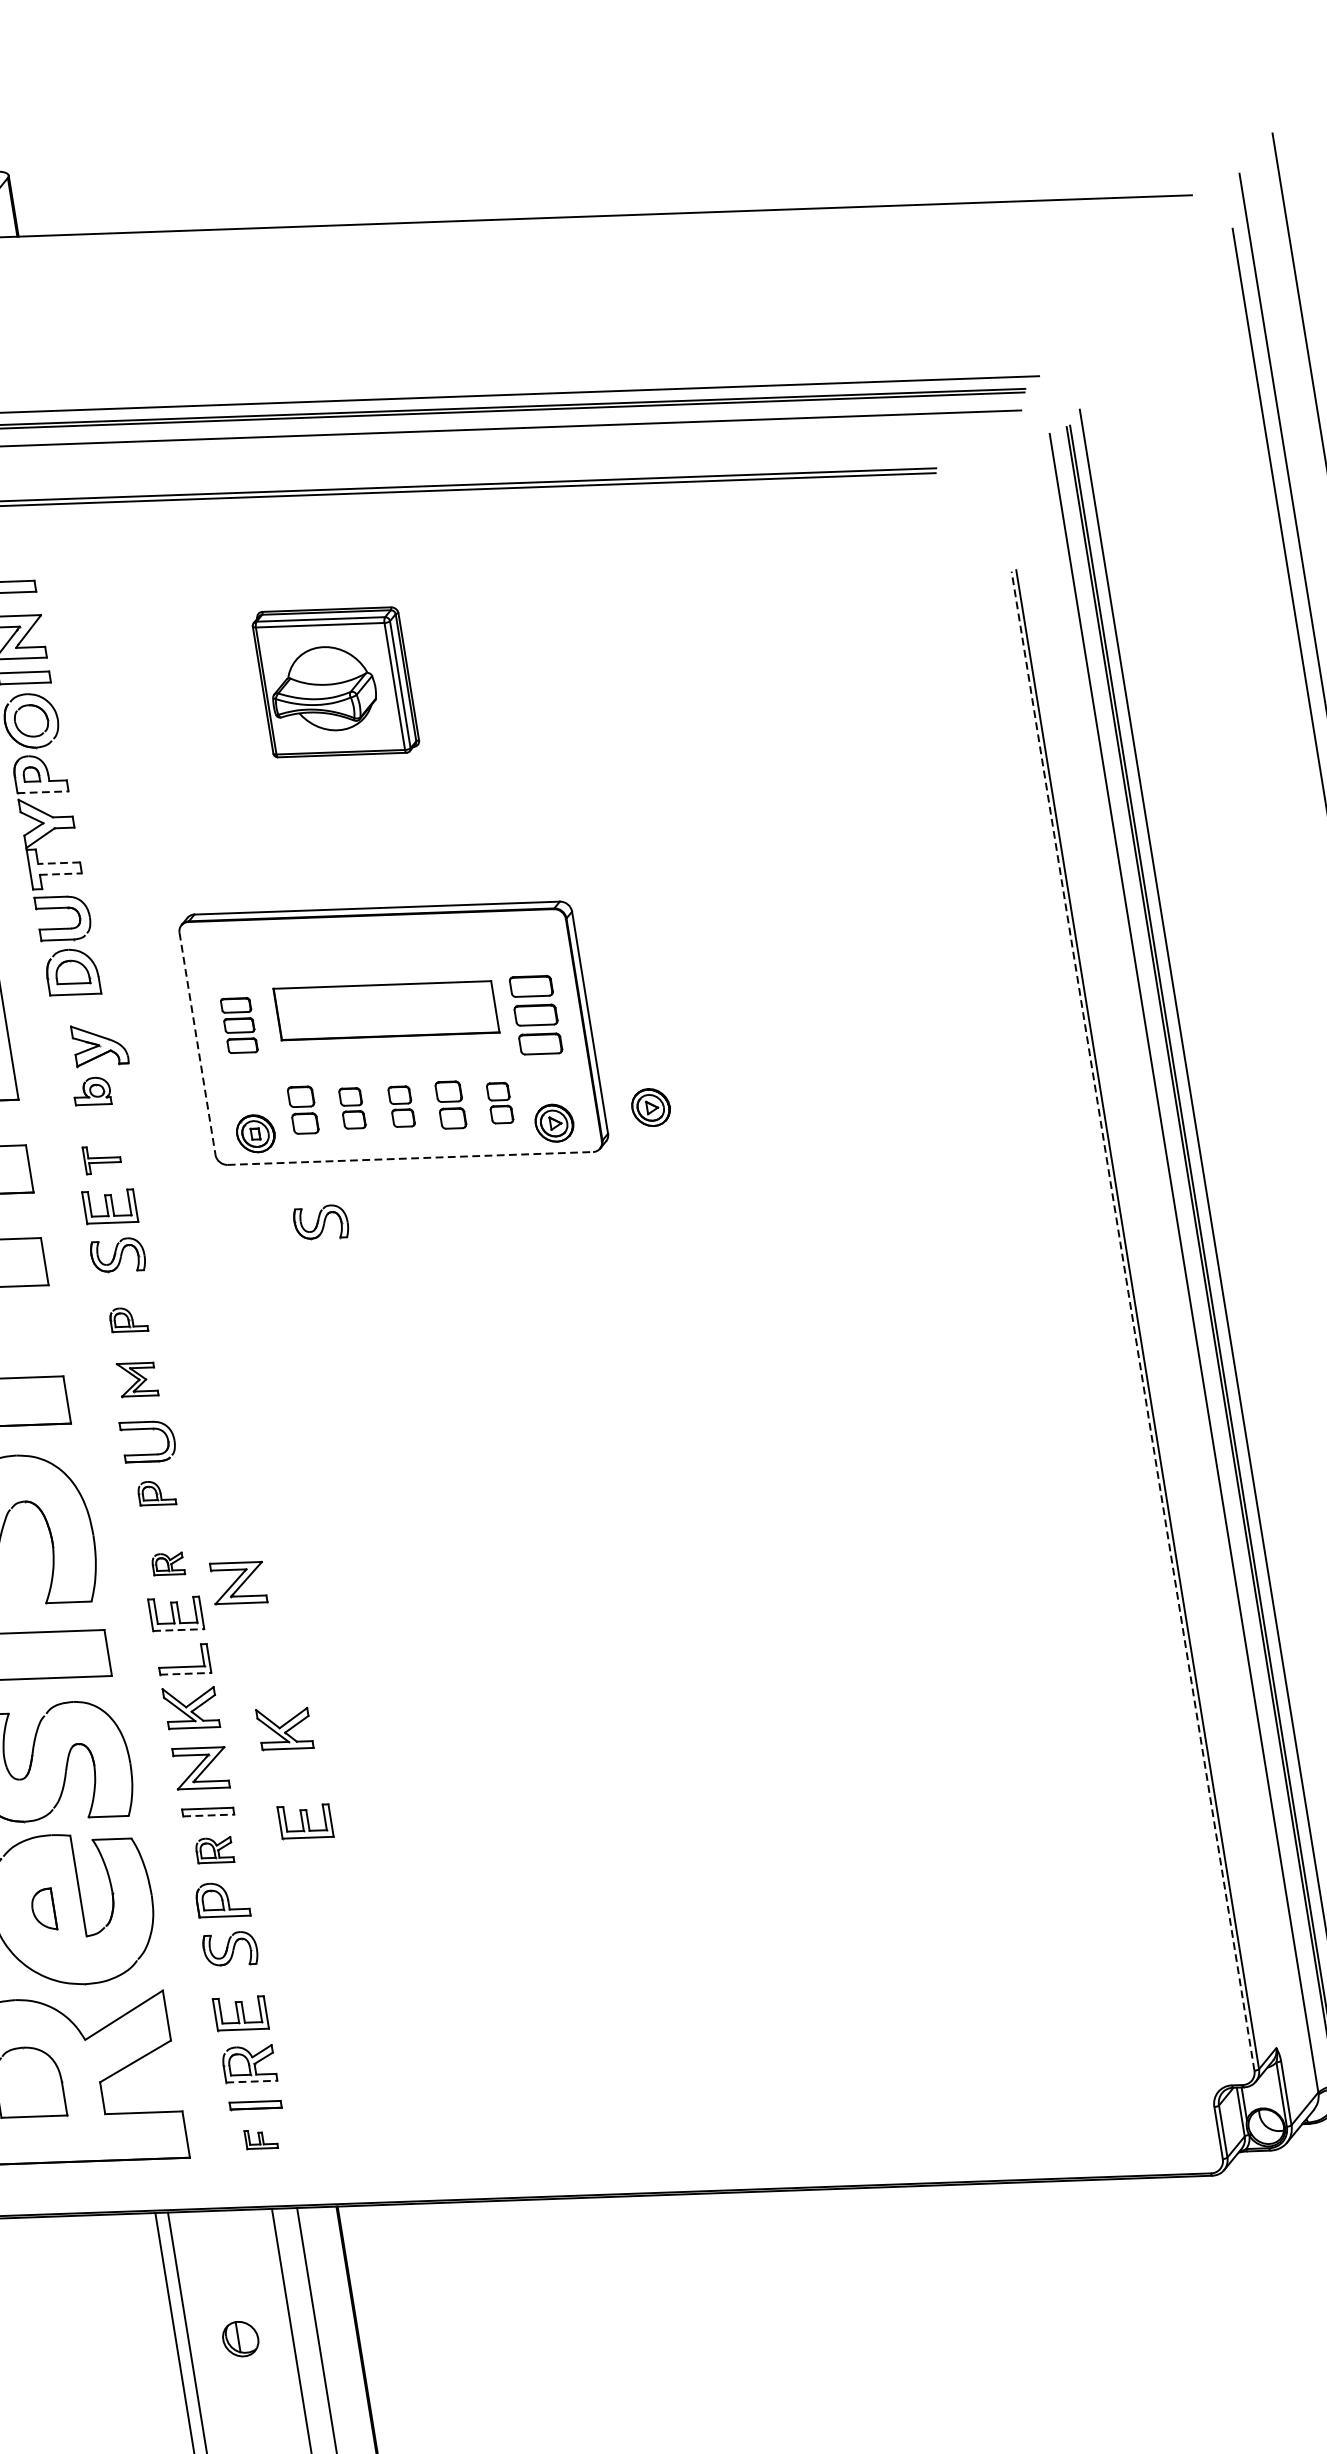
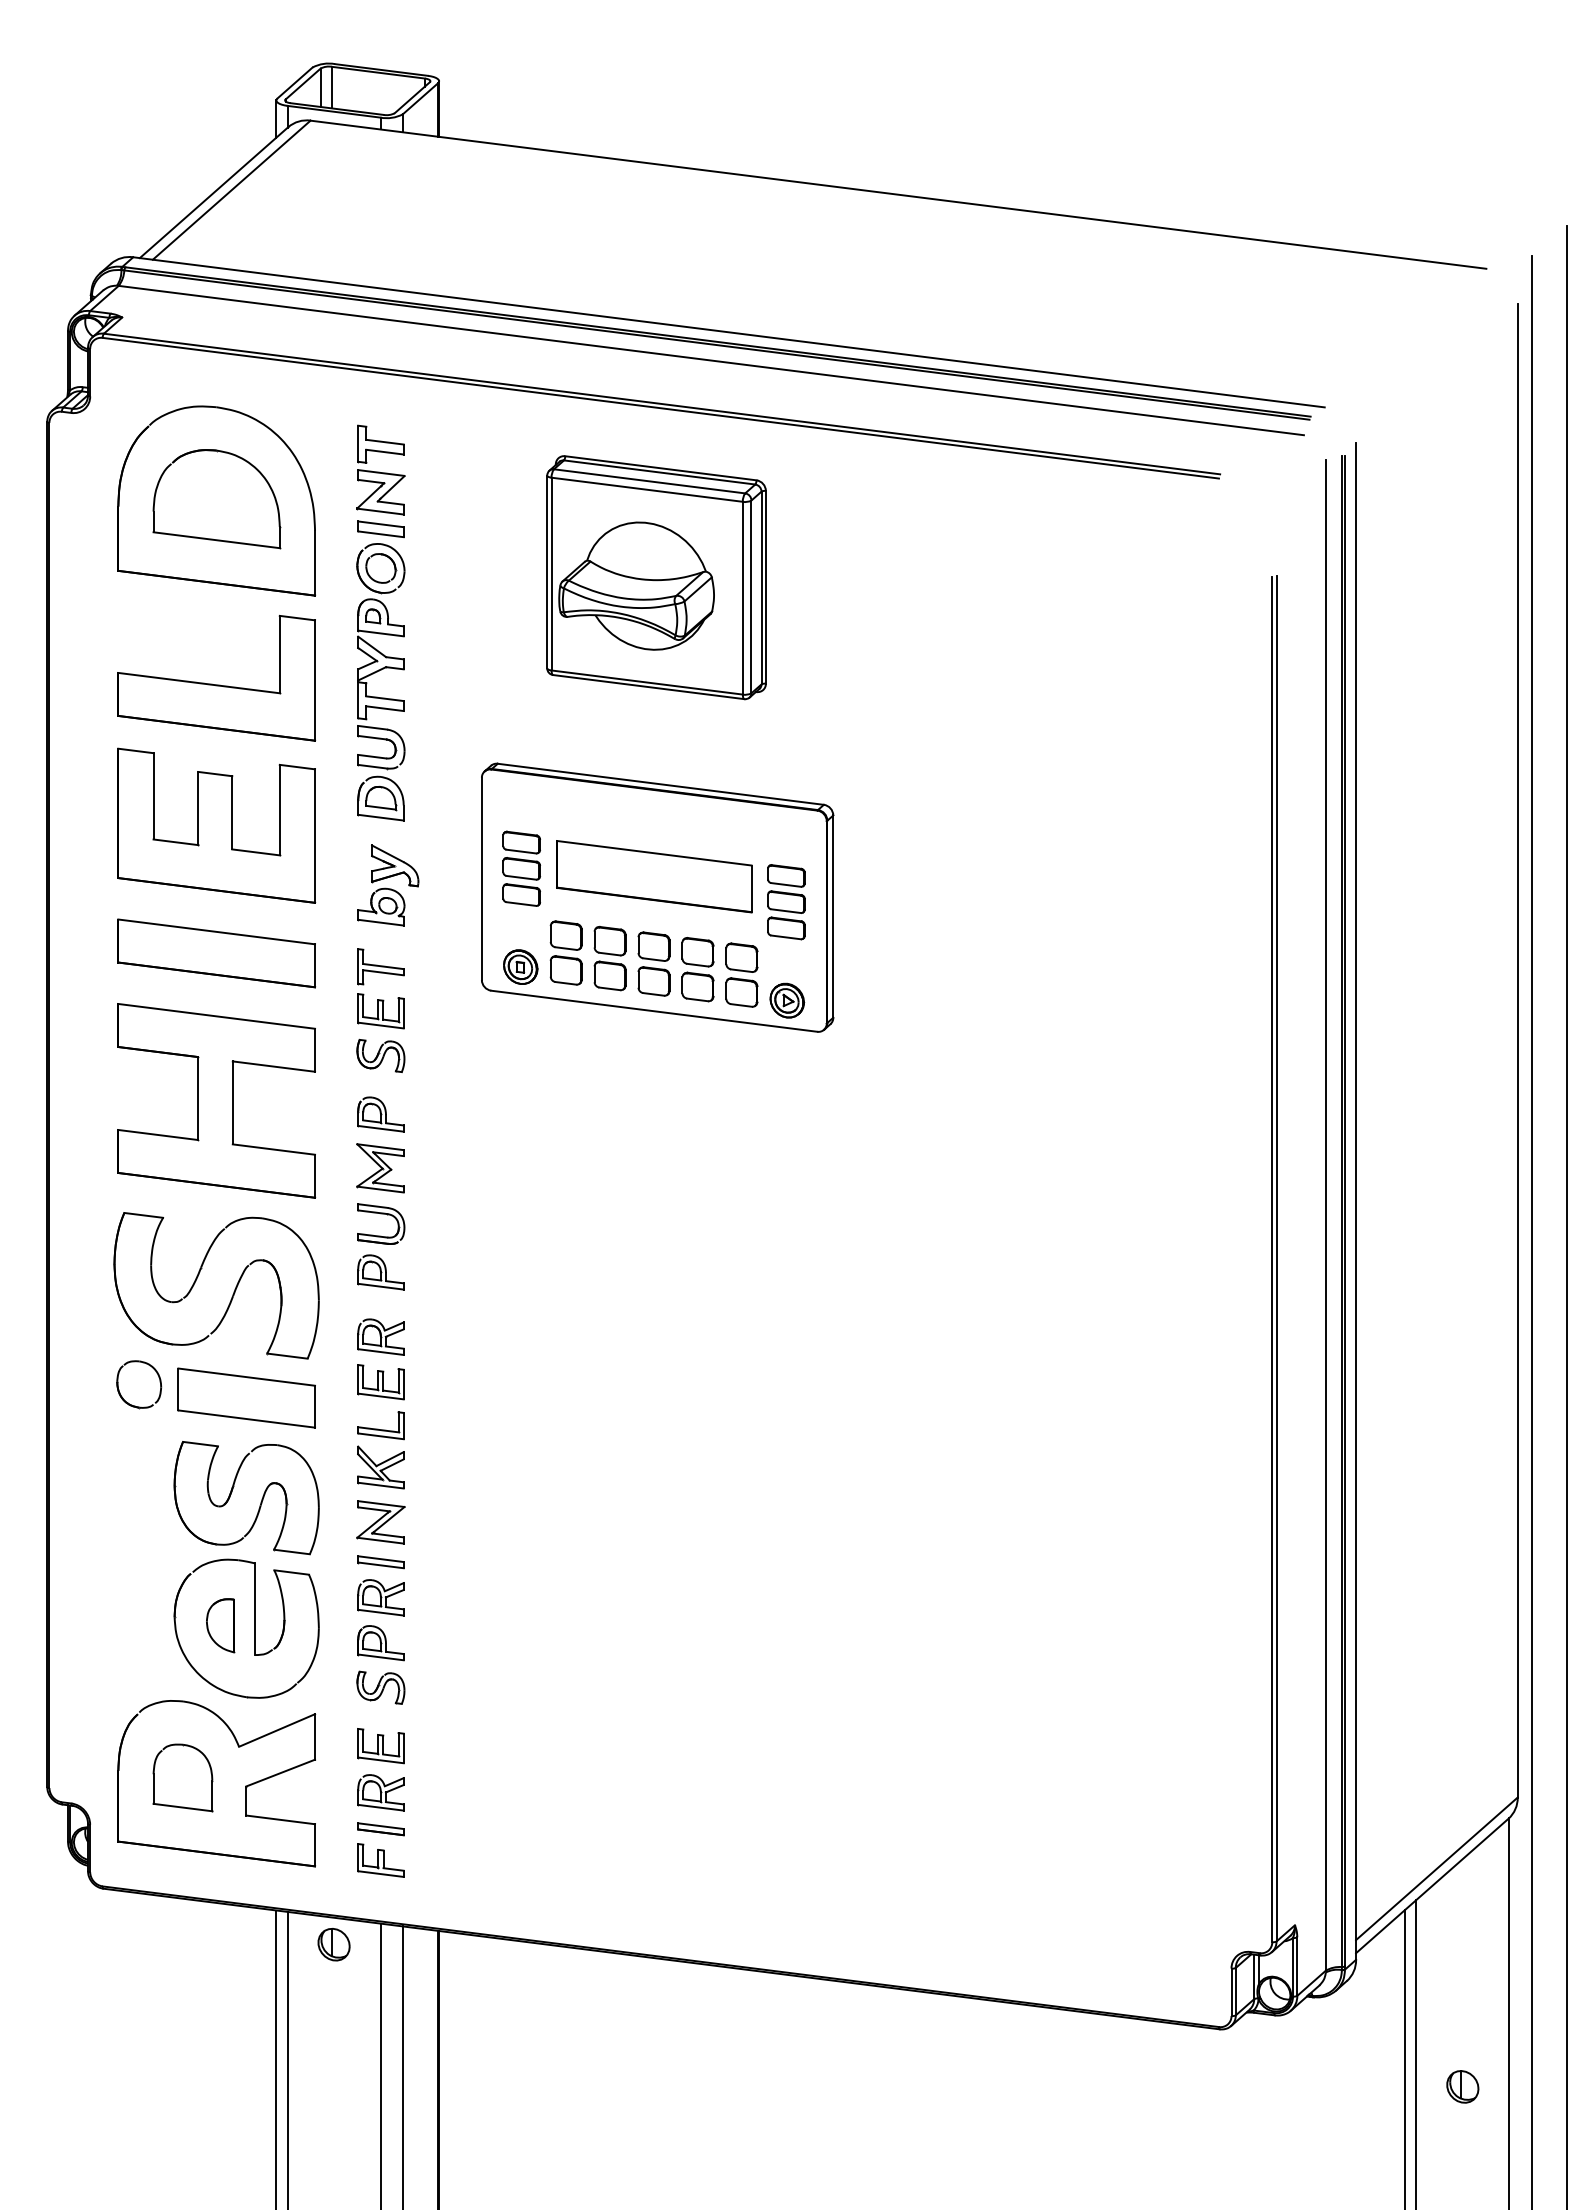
part: (335, 681) -> (656, 577), size x1.67
line: (42, 792) -> (380, 633), dashed -> solid
line: (59, 862) -> (385, 698), dashed -> solid
line: (61, 873) -> (385, 708), dashed -> solid
part: (239, 1025) -> (521, 868), size x1.43
line: (197, 1044) -> (481, 879), dashed -> solid
part: (92, 1091) -> (381, 906), size x1.43
part: (499, 1102) -> (741, 974), size x1.67
part: (450, 1104) -> (697, 969), size x1.43
part: (400, 1106) -> (653, 963), size x1.67
part: (651, 1107) -> (875, 1000), removed
part: (351, 1108) -> (609, 958), size x1.67
part: (302, 1109) -> (565, 952), size x1.43
part: (101, 1158) -> (380, 966), size x1.43
line: (410, 1158) -> (654, 1011), dashed -> solid
part: (320, 1222) -> (565, 1055), removed
part: (128, 1320) -> (380, 1114), size x1.43
line: (1133, 1321) -> (1272, 1259), dashed -> solid
part: (137, 1379) -> (380, 1168), size x1.43
part: (156, 1494) -> (380, 1272), size x1.43
part: (167, 1564) -> (380, 1336), size x1.67
part: (238, 1583) -> (440, 1363), removed
line: (178, 1630) -> (380, 1396), dashed -> solid
line: (185, 1674) -> (380, 1436), dashed -> solid
part: (284, 1729) -> (460, 1499), removed
line: (208, 1815) -> (380, 1565), dashed -> solid
part: (305, 1822) -> (465, 1585), removed
part: (213, 1850) -> (380, 1597), size x1.43
part: (43, 1910) -> (220, 1625), size x1.43
line: (251, 2081) -> (380, 1807), dashed -> solid
part: (260, 2139) -> (380, 1860), size x1.67
part: (240, 2339) -> (333, 1944), moved

